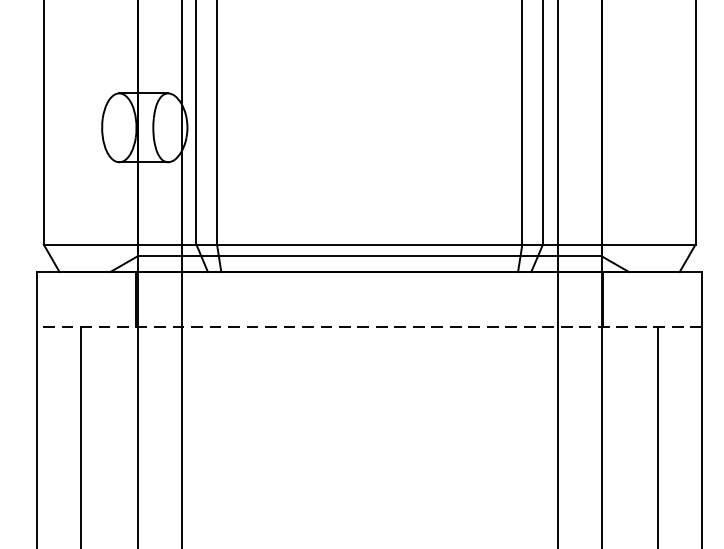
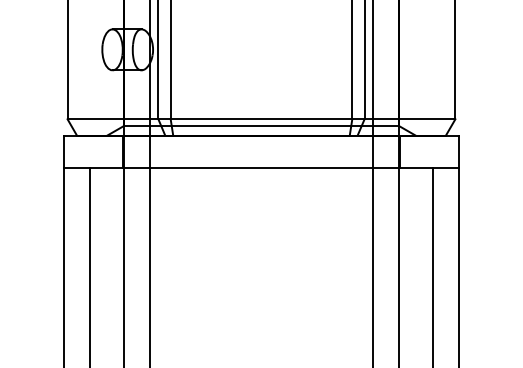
line: (369, 327) -> (261, 168), dashed -> solid

